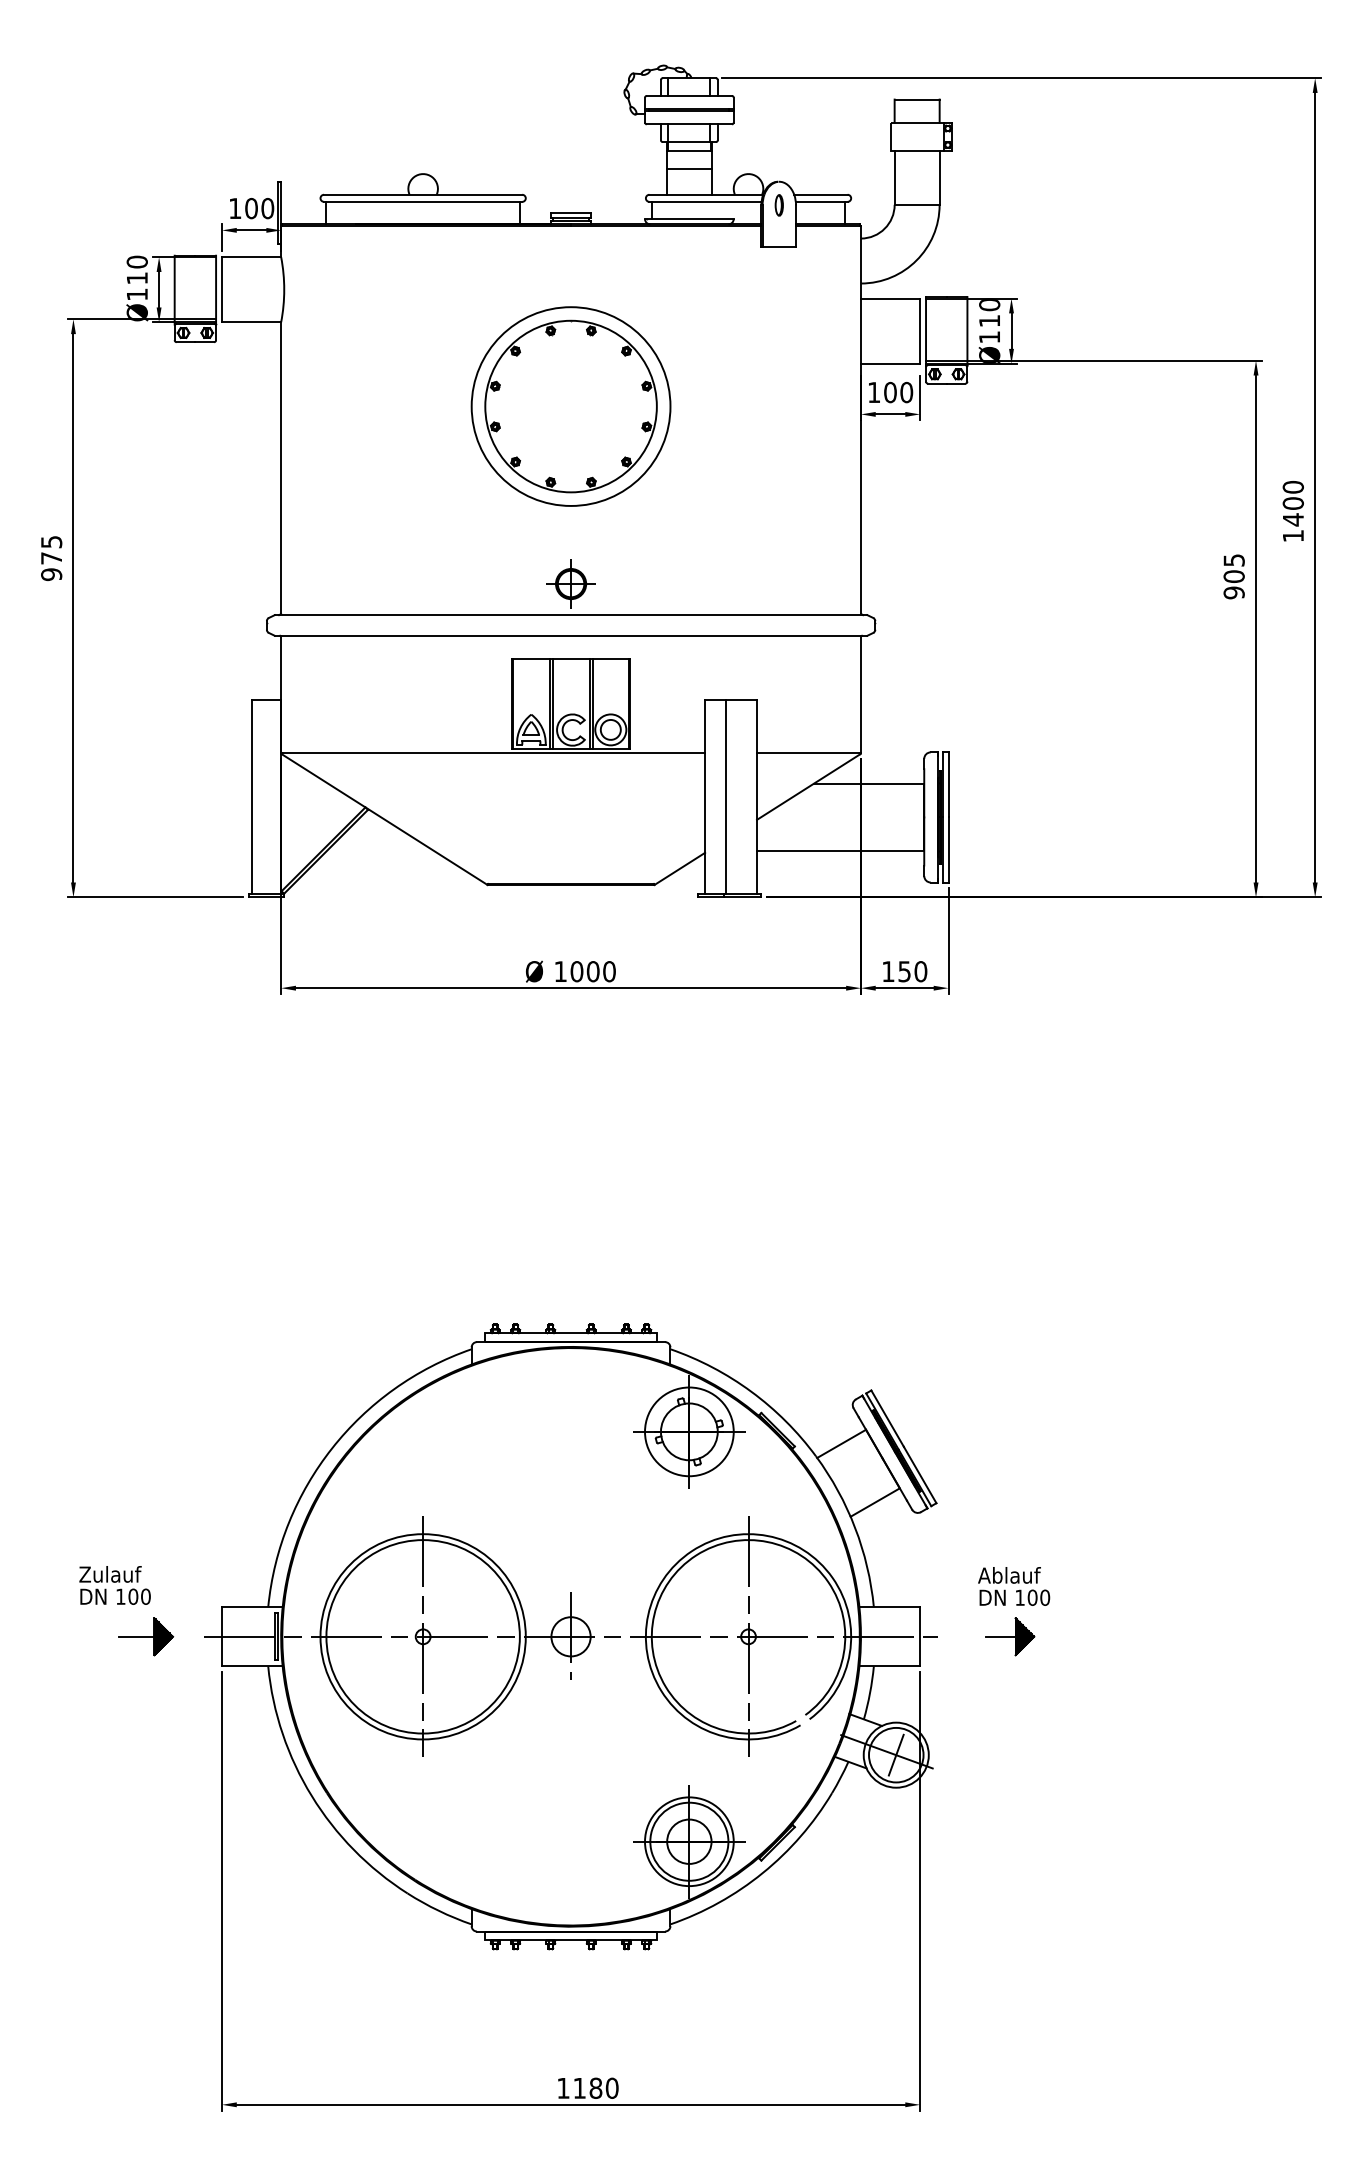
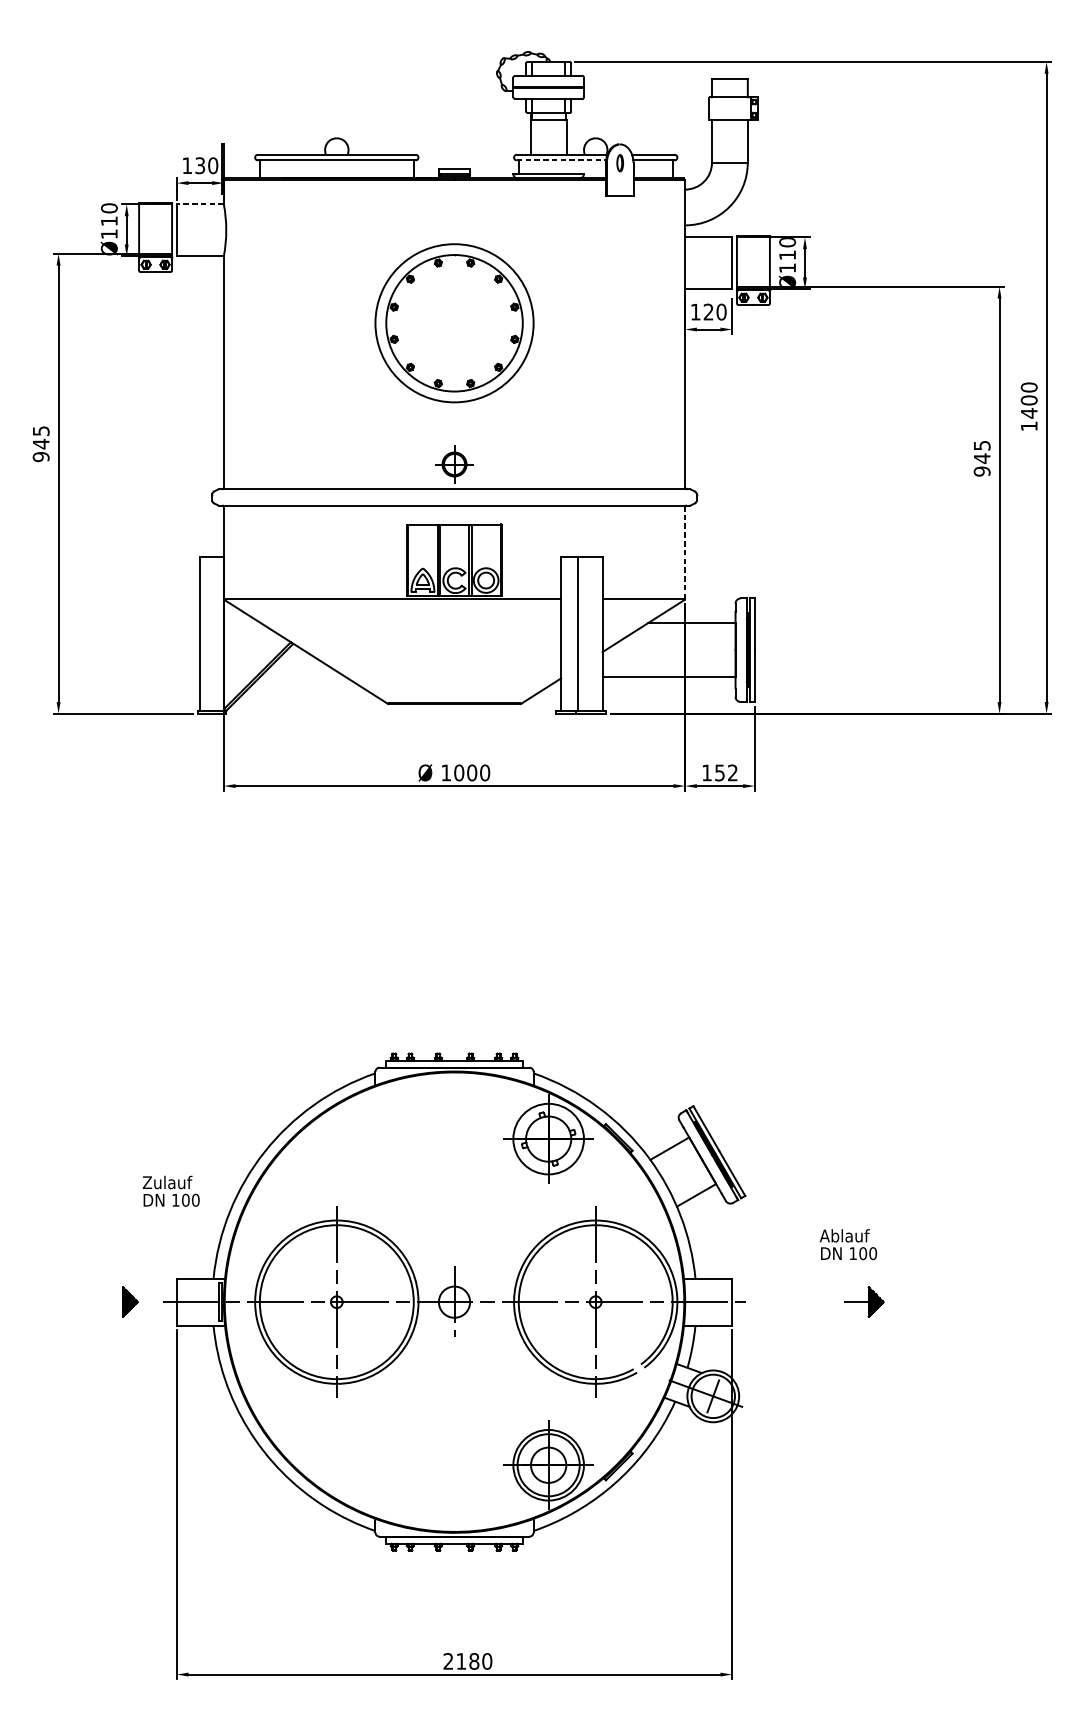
line: (688, 168) -> (547, 133), removed
line: (706, 201) -> (562, 160), solid -> dashed
text: (251, 208) -> (200, 165), 100 -> 130
line: (251, 257) -> (200, 204), solid -> dashed
text: (890, 392) -> (708, 312), 100 -> 120
text: (51, 558) -> (41, 444), 975 -> 945
text: (1233, 576) -> (981, 458), 905 -> 945
line: (860, 694) -> (684, 552), solid -> dashed
text: (920, 971) -> (732, 772), 150 -> 152
text: (114, 1585) -> (170, 1191), moved
text: (1014, 1586) -> (848, 1244), moved
line: (136, 1636) -> (108, 1301), removed
part: (1010, 1636) -> (864, 1301), moved
text: (563, 2087) -> (448, 1660), 1180 -> 2180

